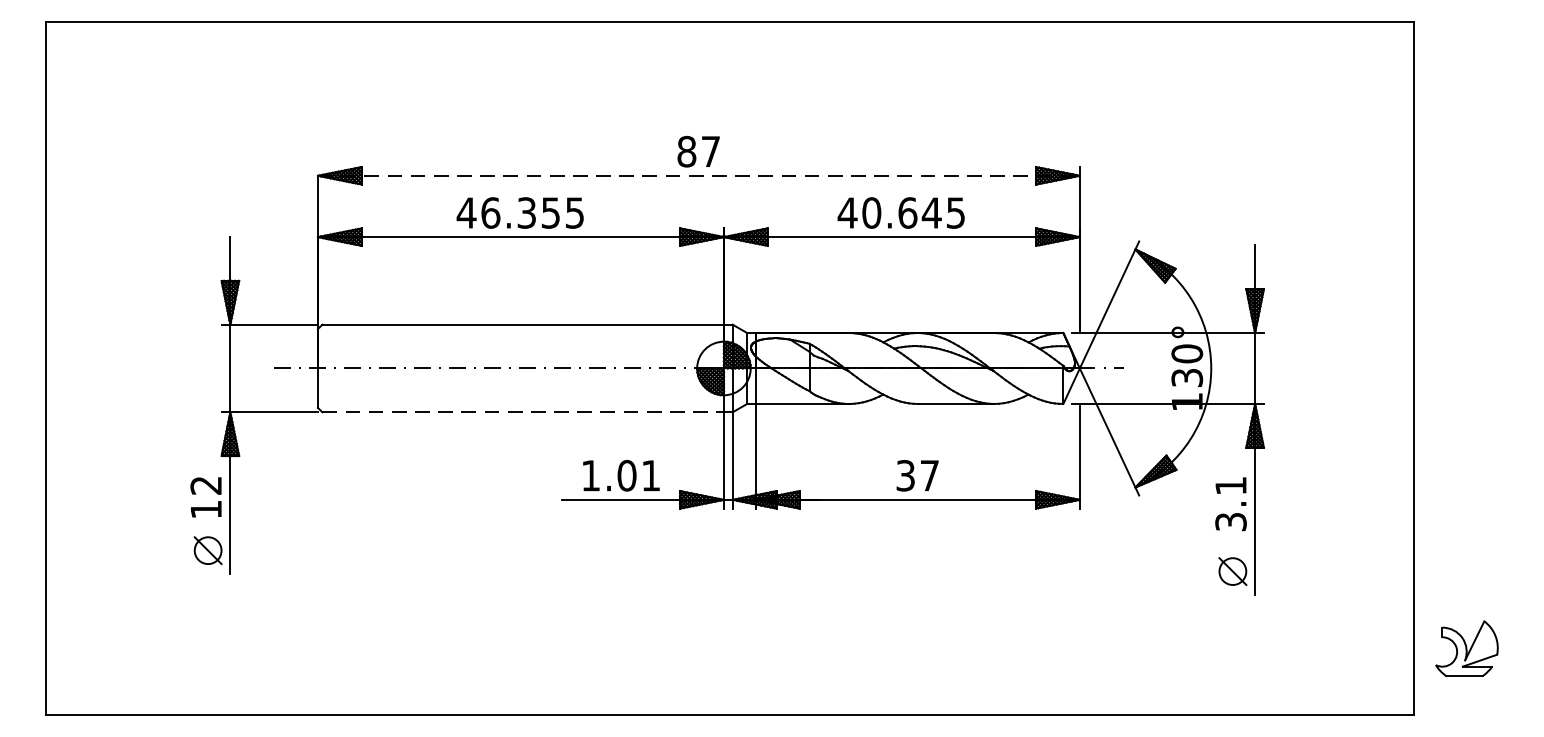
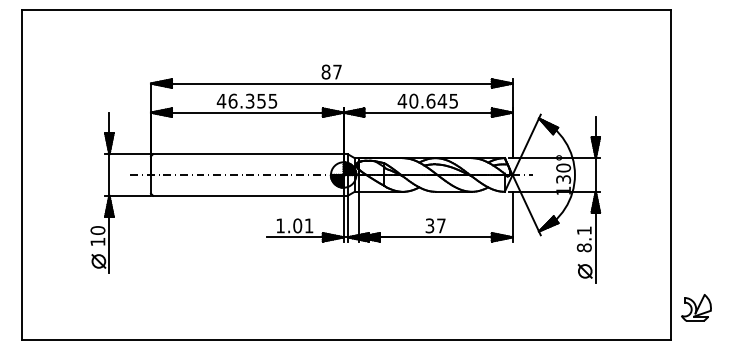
line: (698, 175) -> (331, 83), dashed -> solid
line: (523, 411) -> (248, 195), dashed -> solid
text: (205, 485) -> (97, 230), 12 -> 10
text: (1231, 521) -> (584, 247), 3.1 -> 8.1

